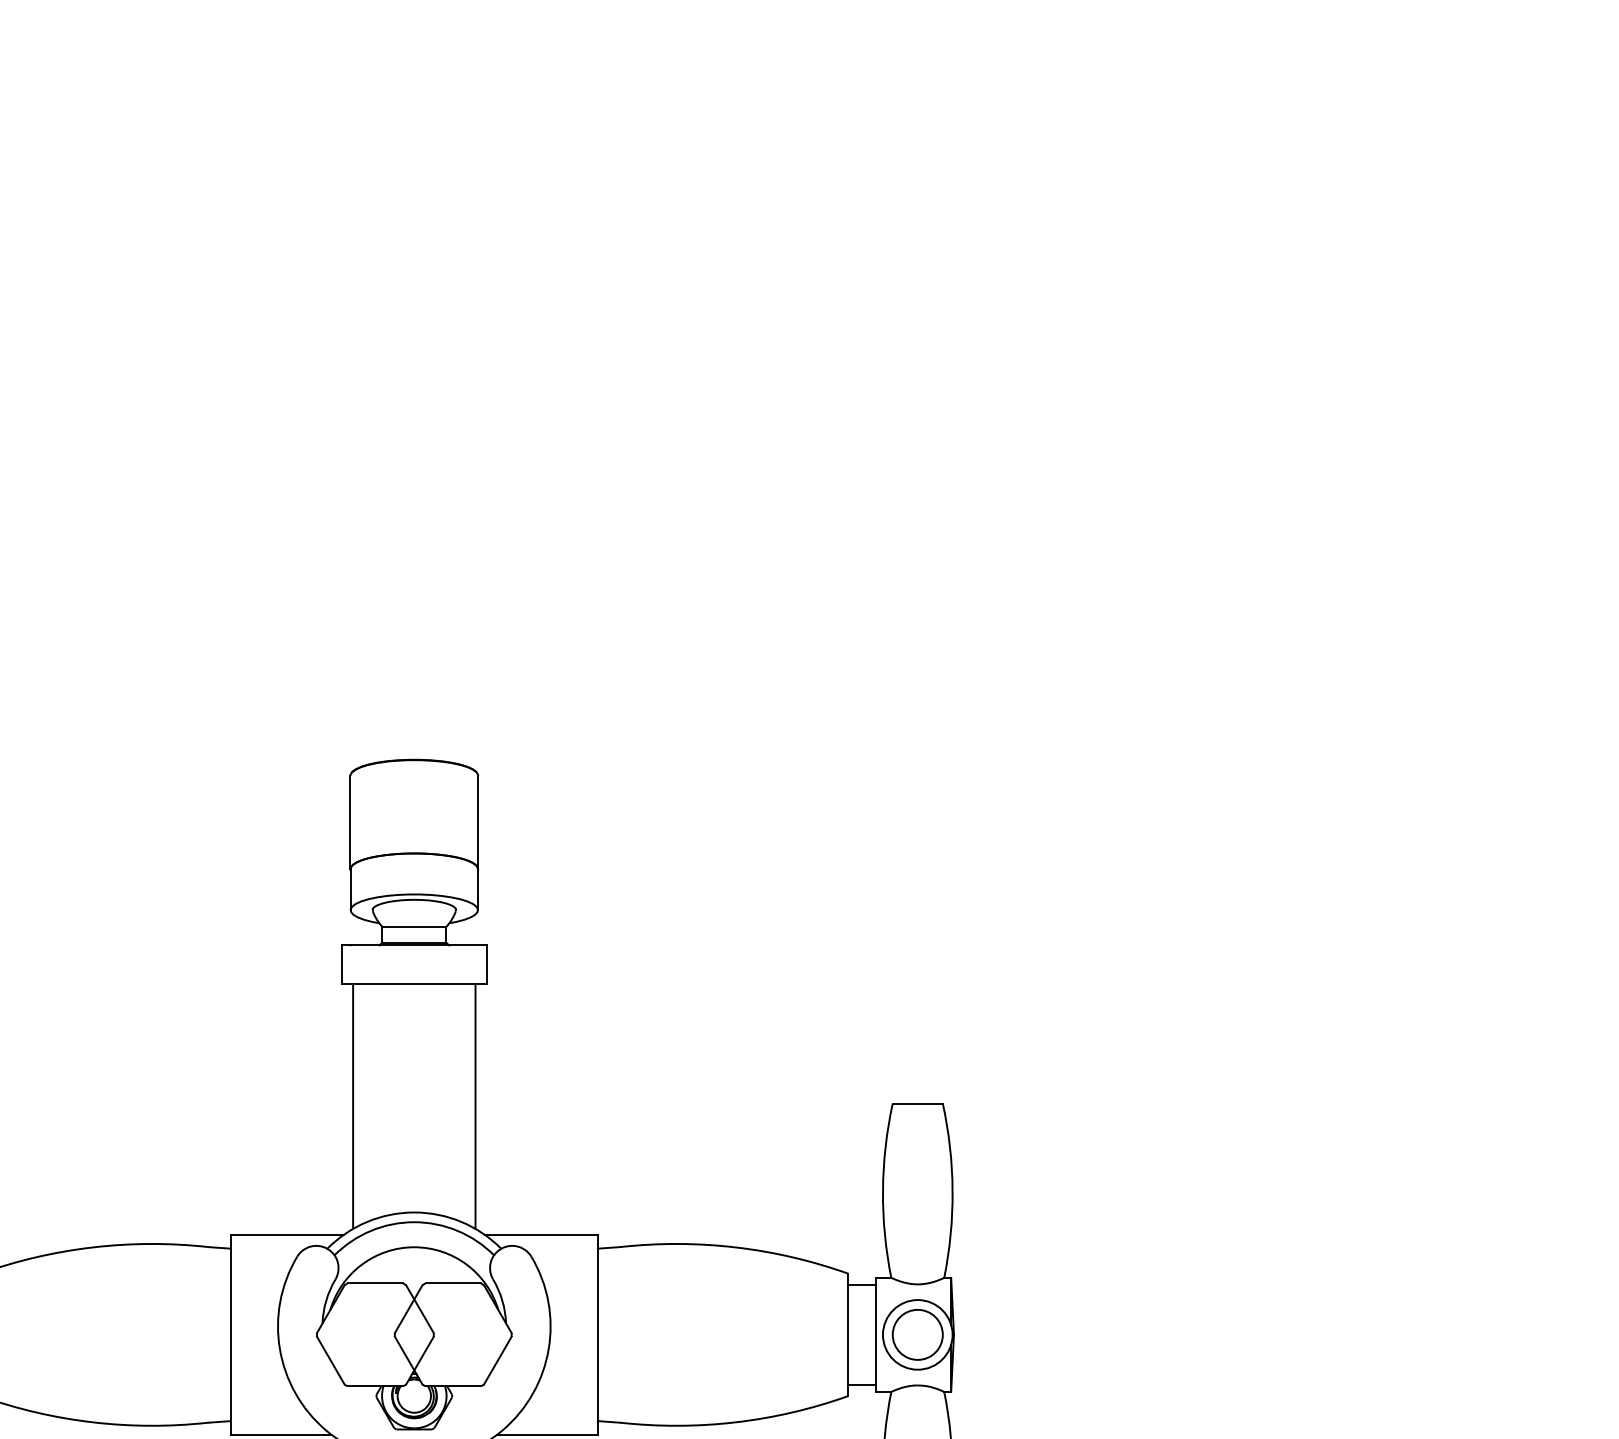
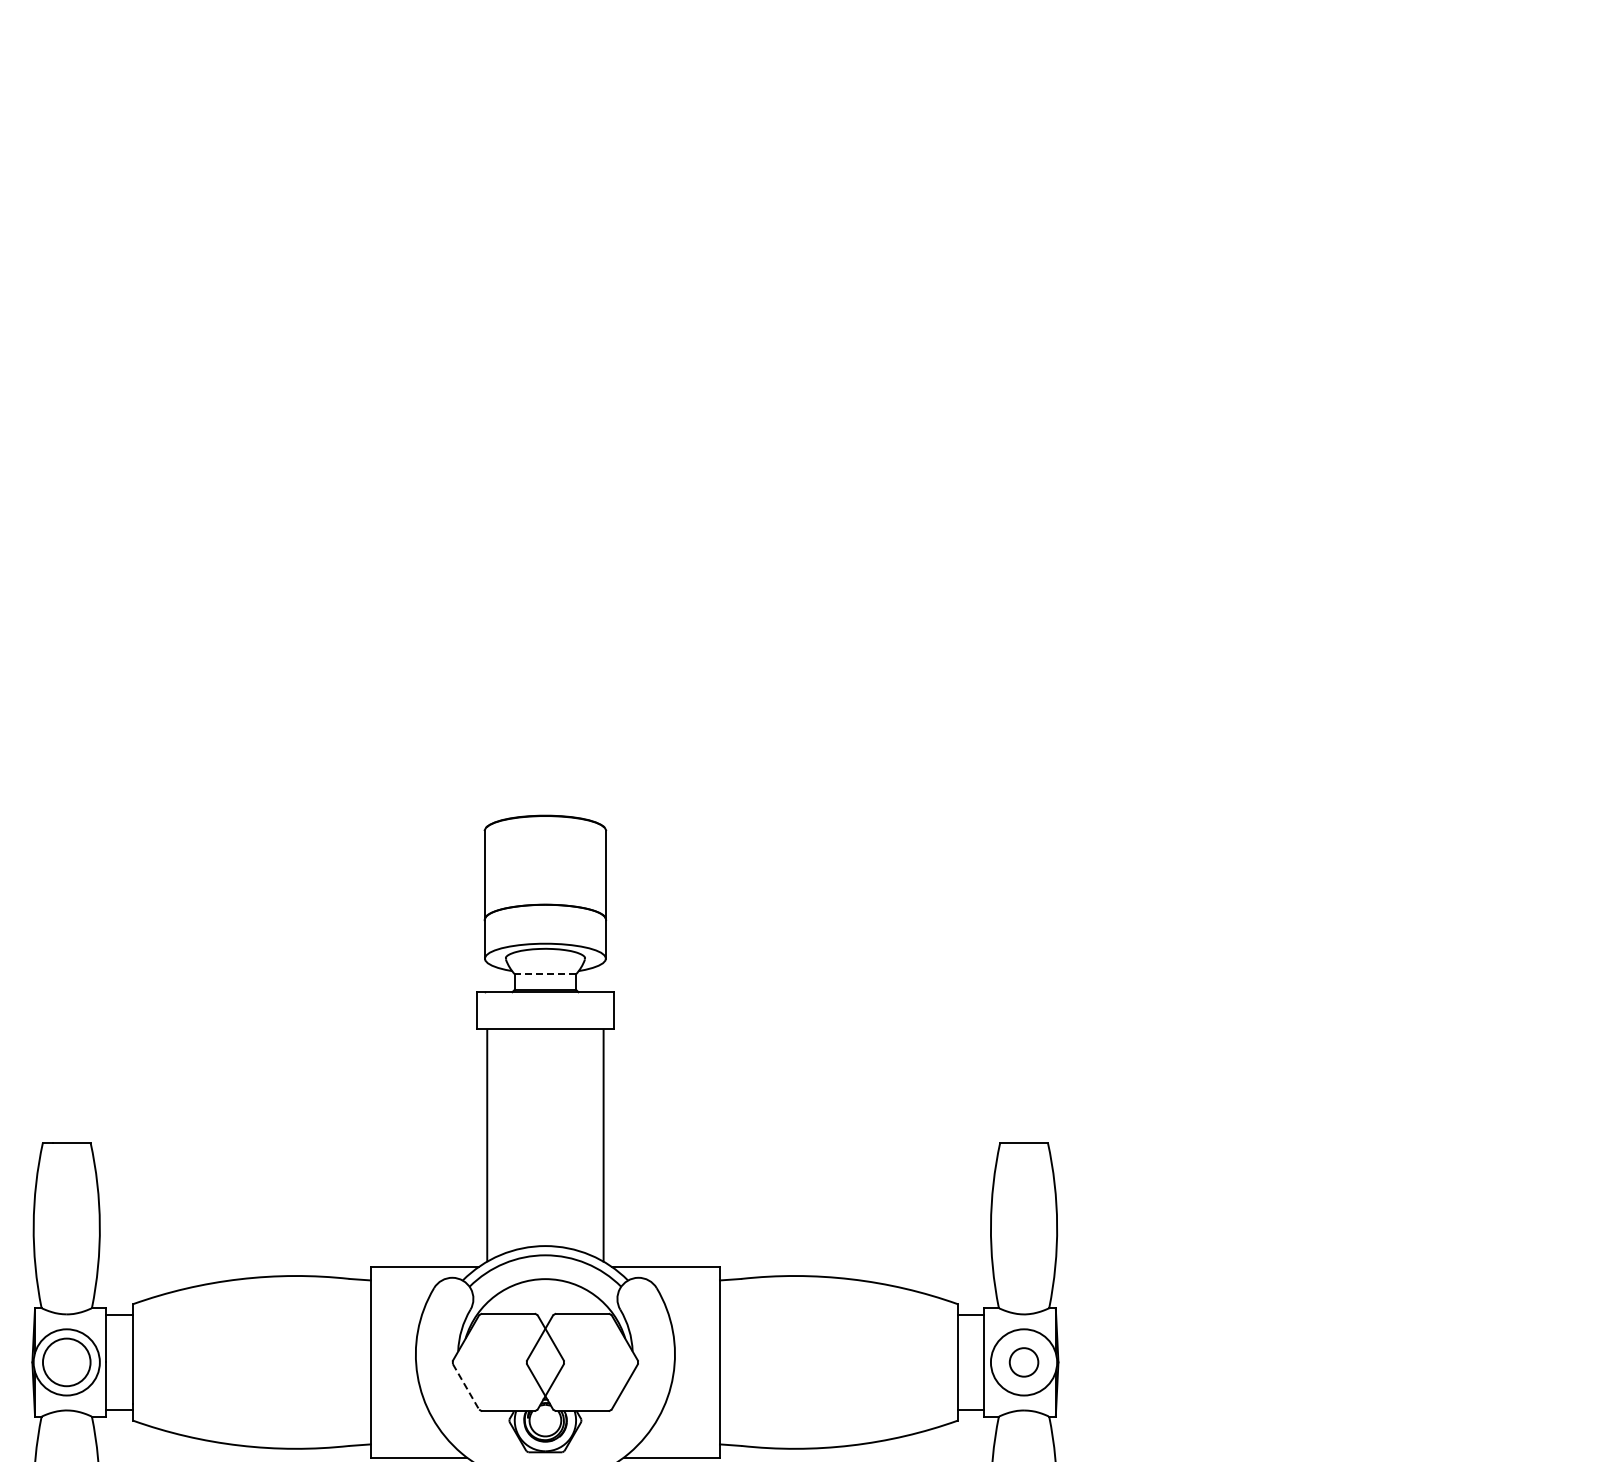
line: (413, 926) -> (544, 974), solid -> dashed
circle: (917, 1334) -> (1023, 1362), size x0.6
line: (331, 1361) -> (466, 1387), solid -> dashed

